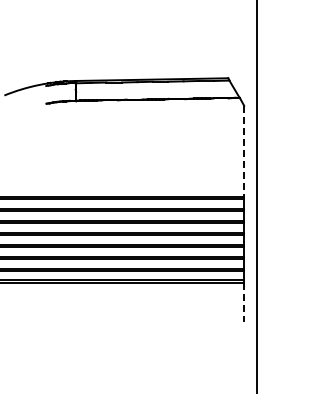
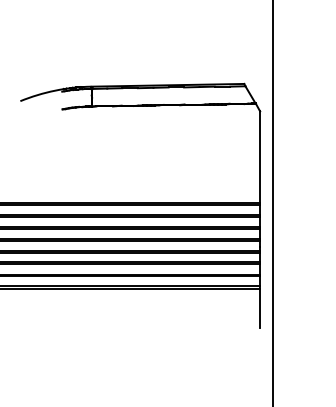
line: (244, 151) -> (260, 157), dashed -> solid
line: (244, 302) -> (260, 308), dashed -> solid

